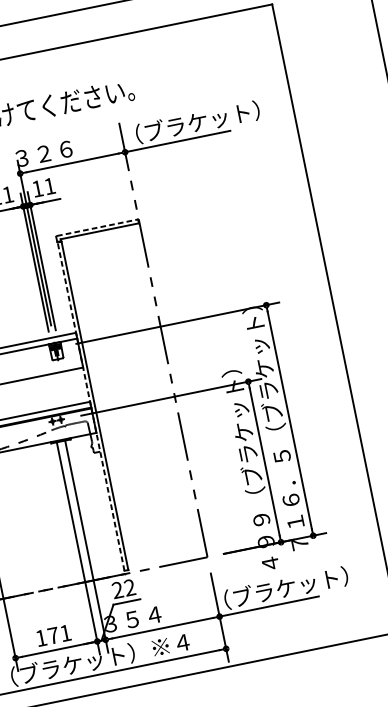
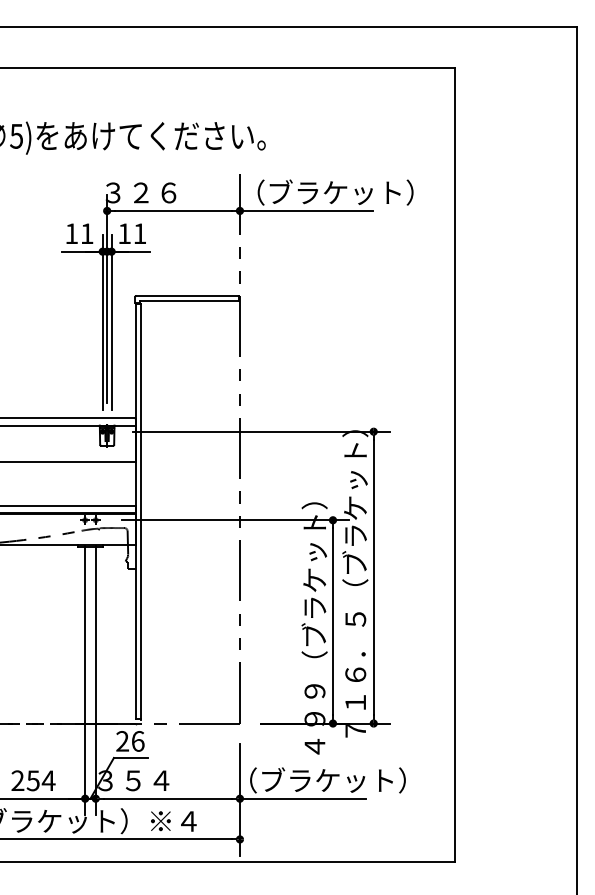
line: (98, 227) -> (188, 295), dashed -> solid
line: (90, 406) -> (135, 511), dashed -> solid
text: (129, 587) -> (137, 741), 22 -> 26
text: (53, 635) -> (33, 780), 171 -> 254

